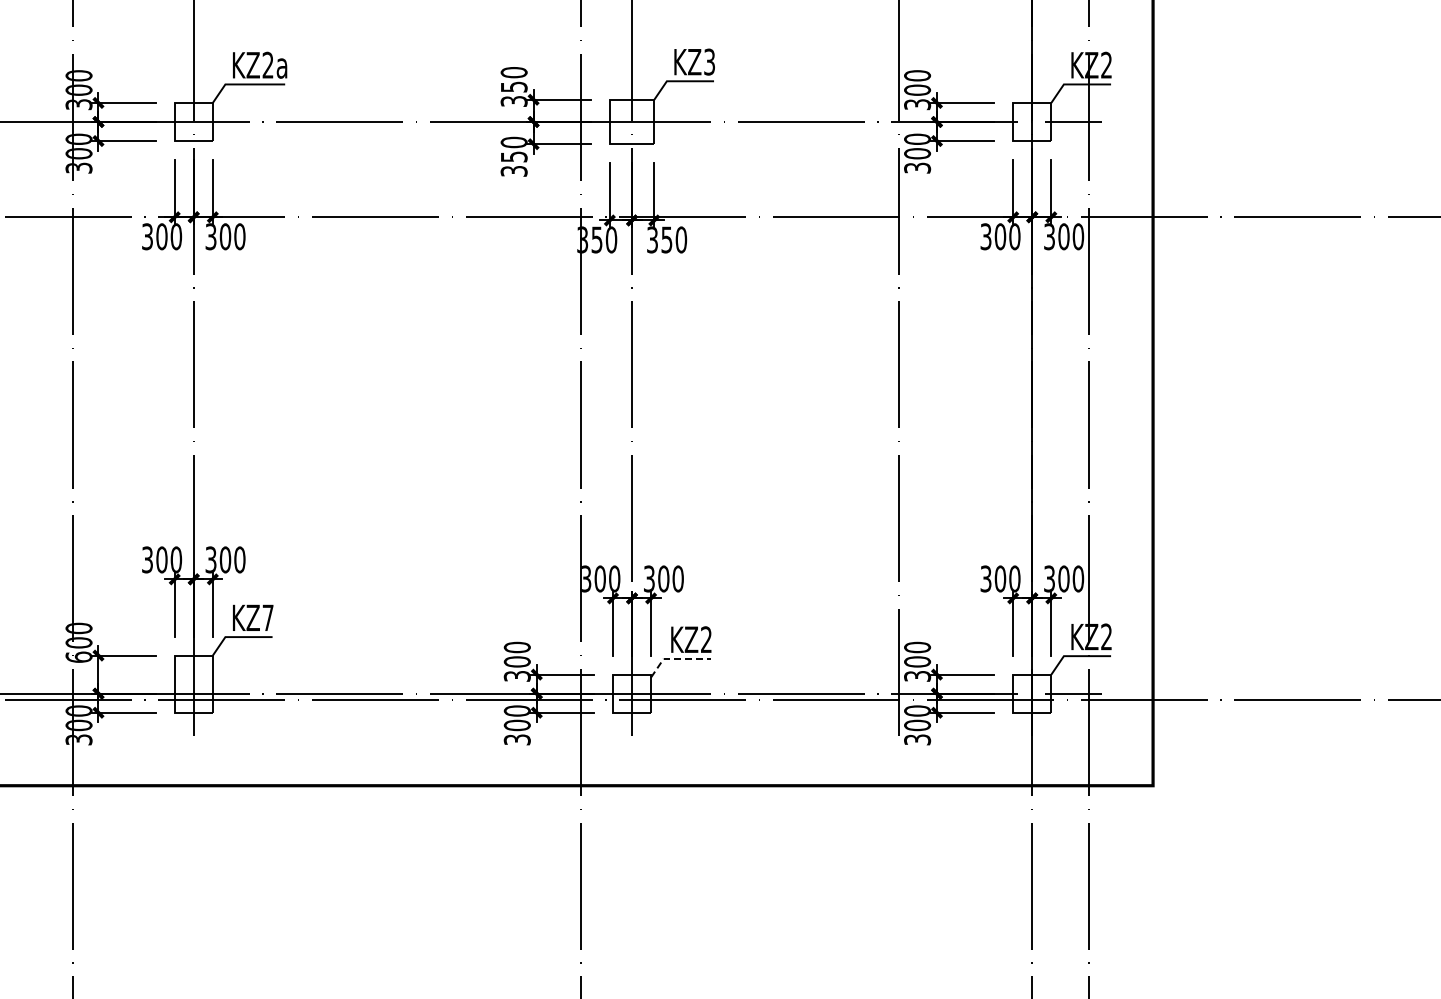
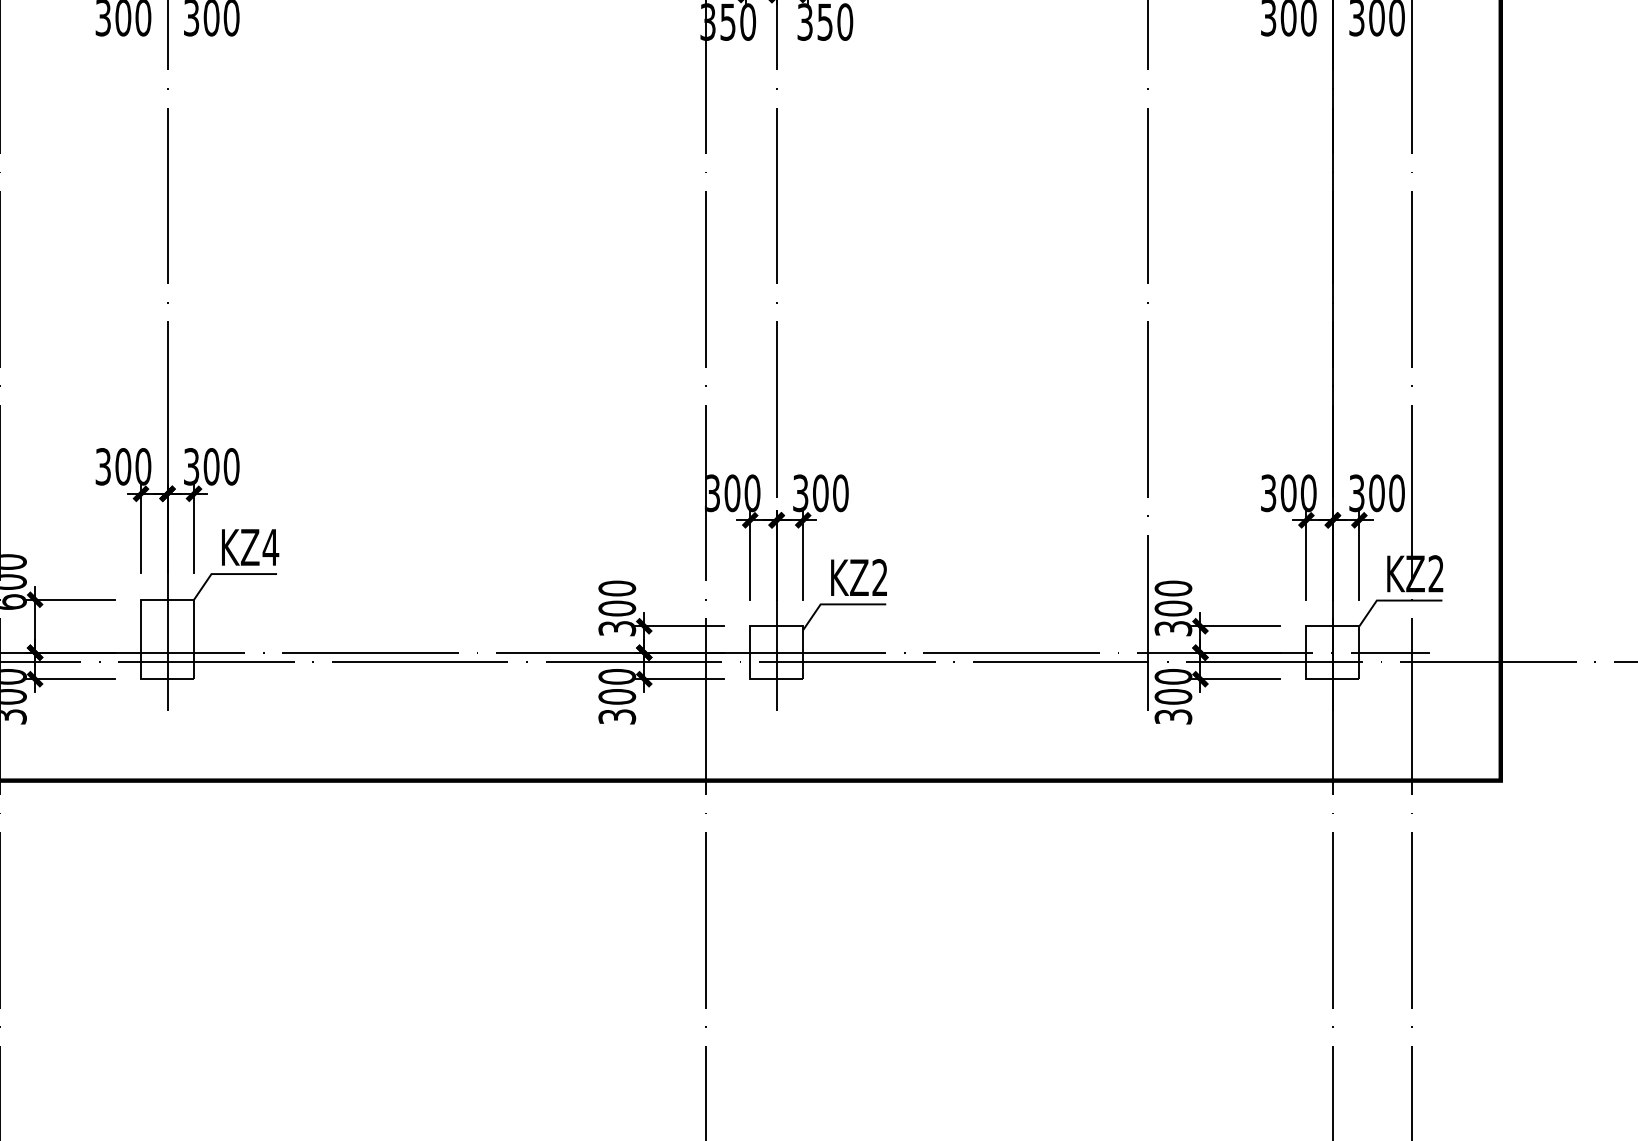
text: (268, 617) -> (271, 546), KZ7 -> KZ4
line: (675, 658) -> (837, 603), dashed -> solid

